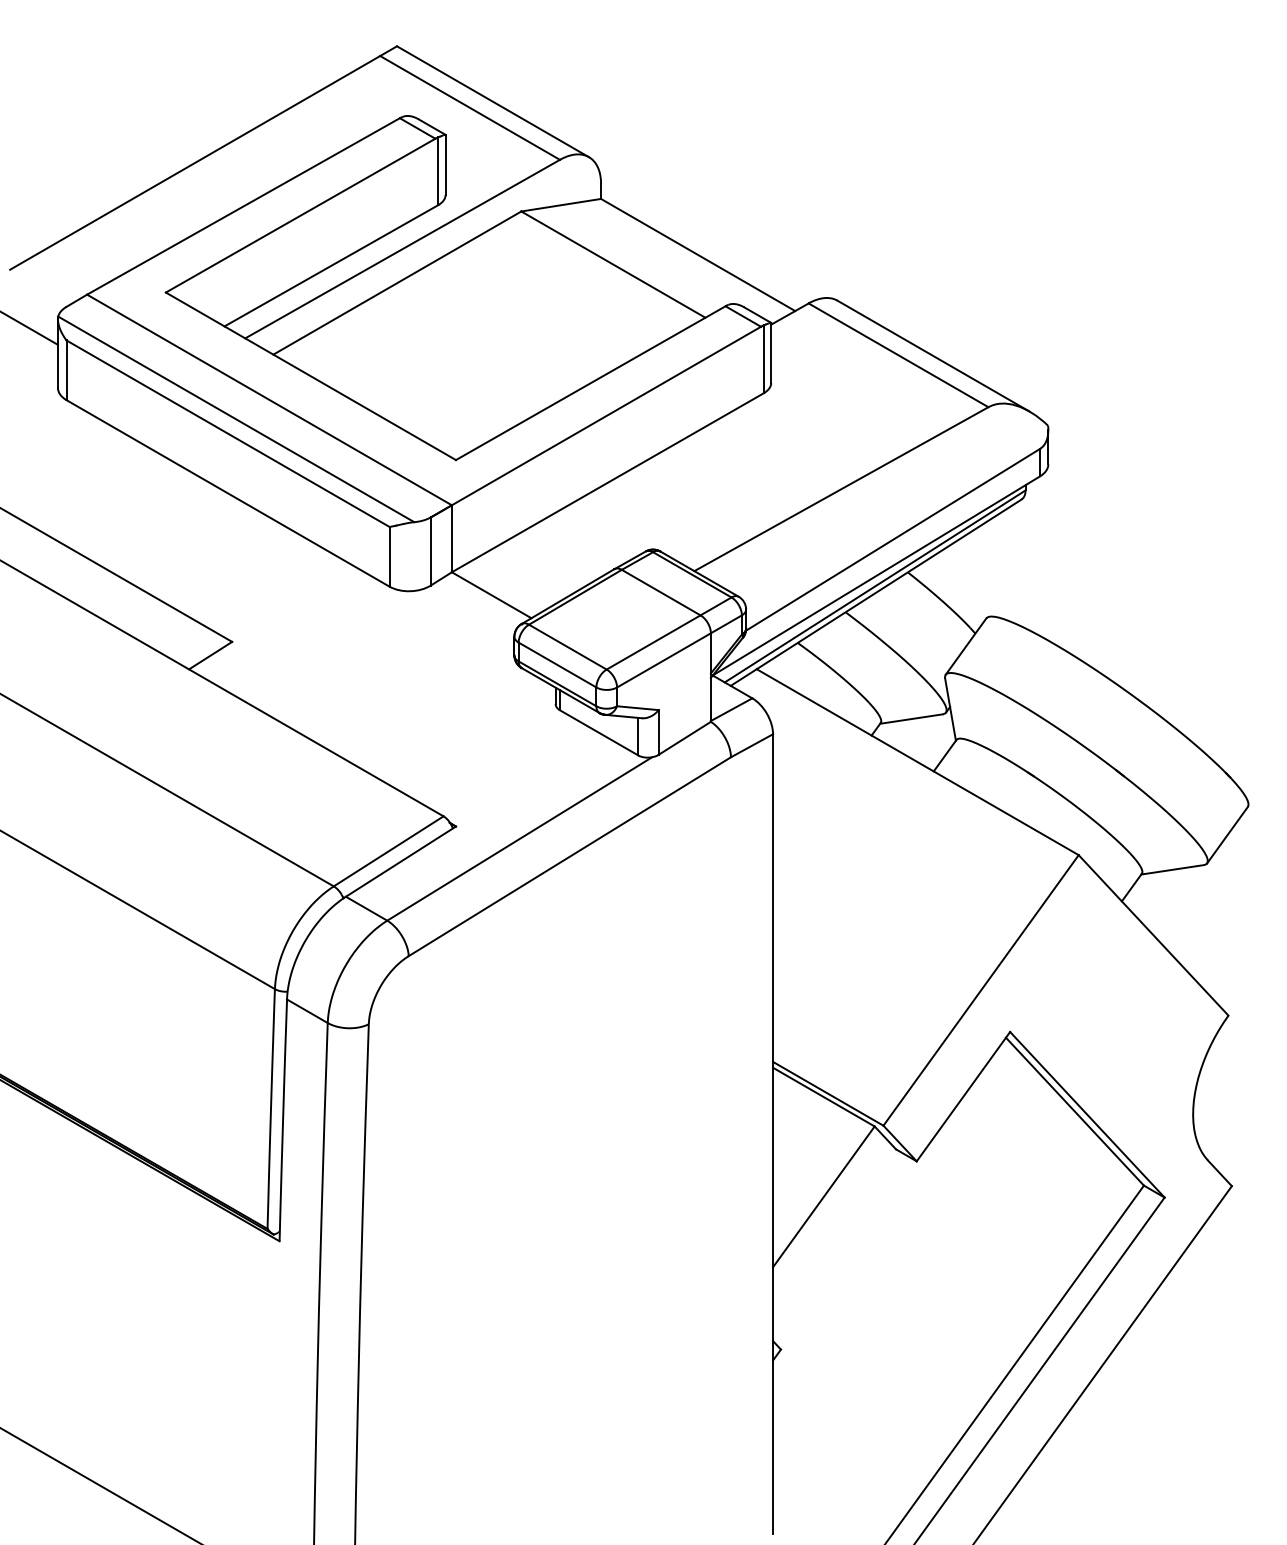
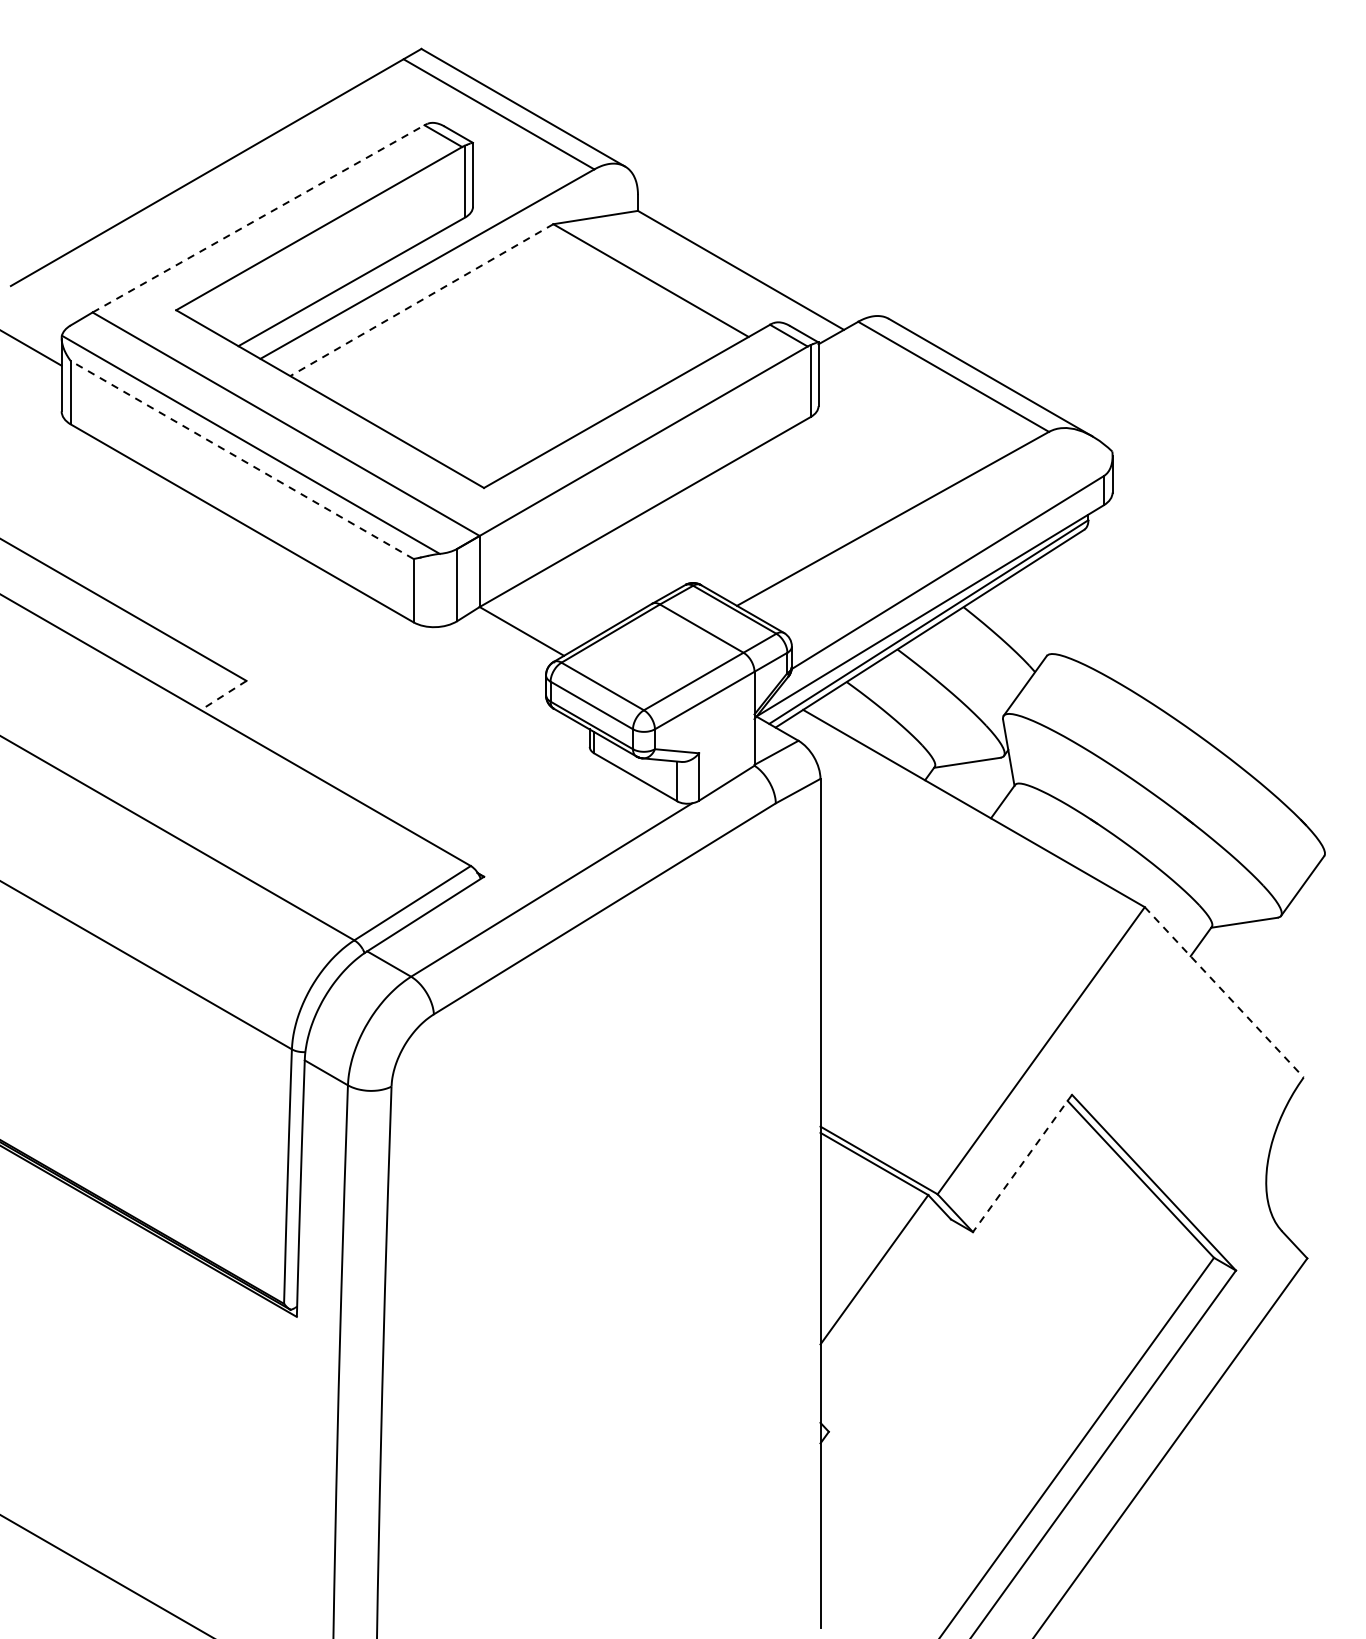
line: (243, 206) -> (258, 218), solid -> dashed
line: (396, 283) -> (420, 300), solid -> dashed
line: (228, 433) -> (242, 459), solid -> dashed
line: (210, 655) -> (223, 695), solid -> dashed
line: (1153, 935) -> (1224, 992), solid -> dashed
line: (963, 1096) -> (1022, 1163), solid -> dashed

